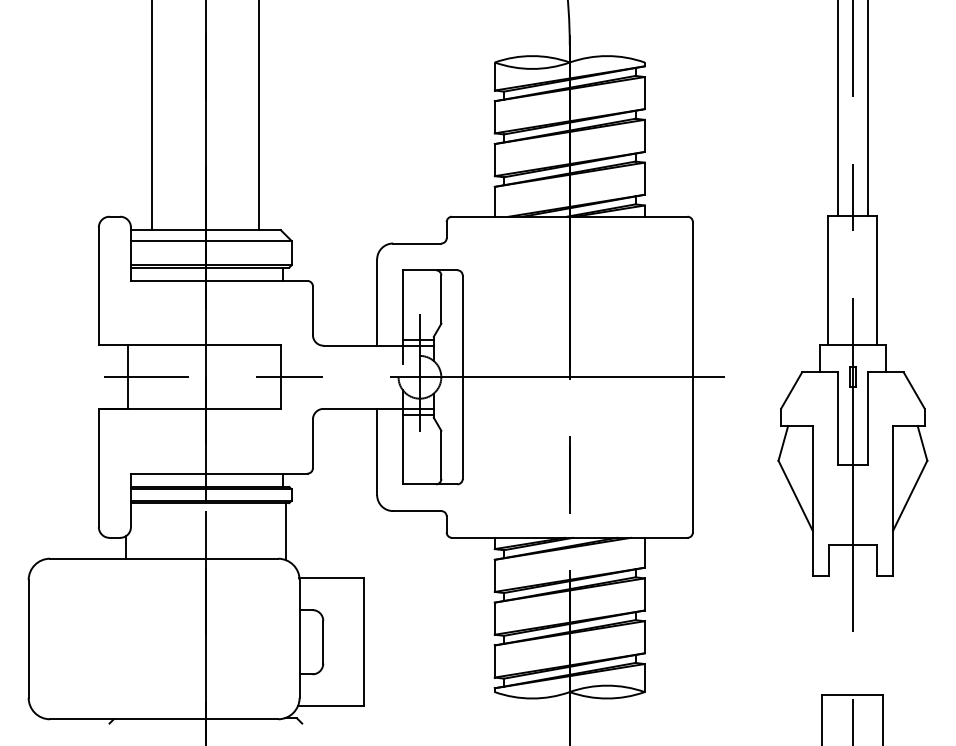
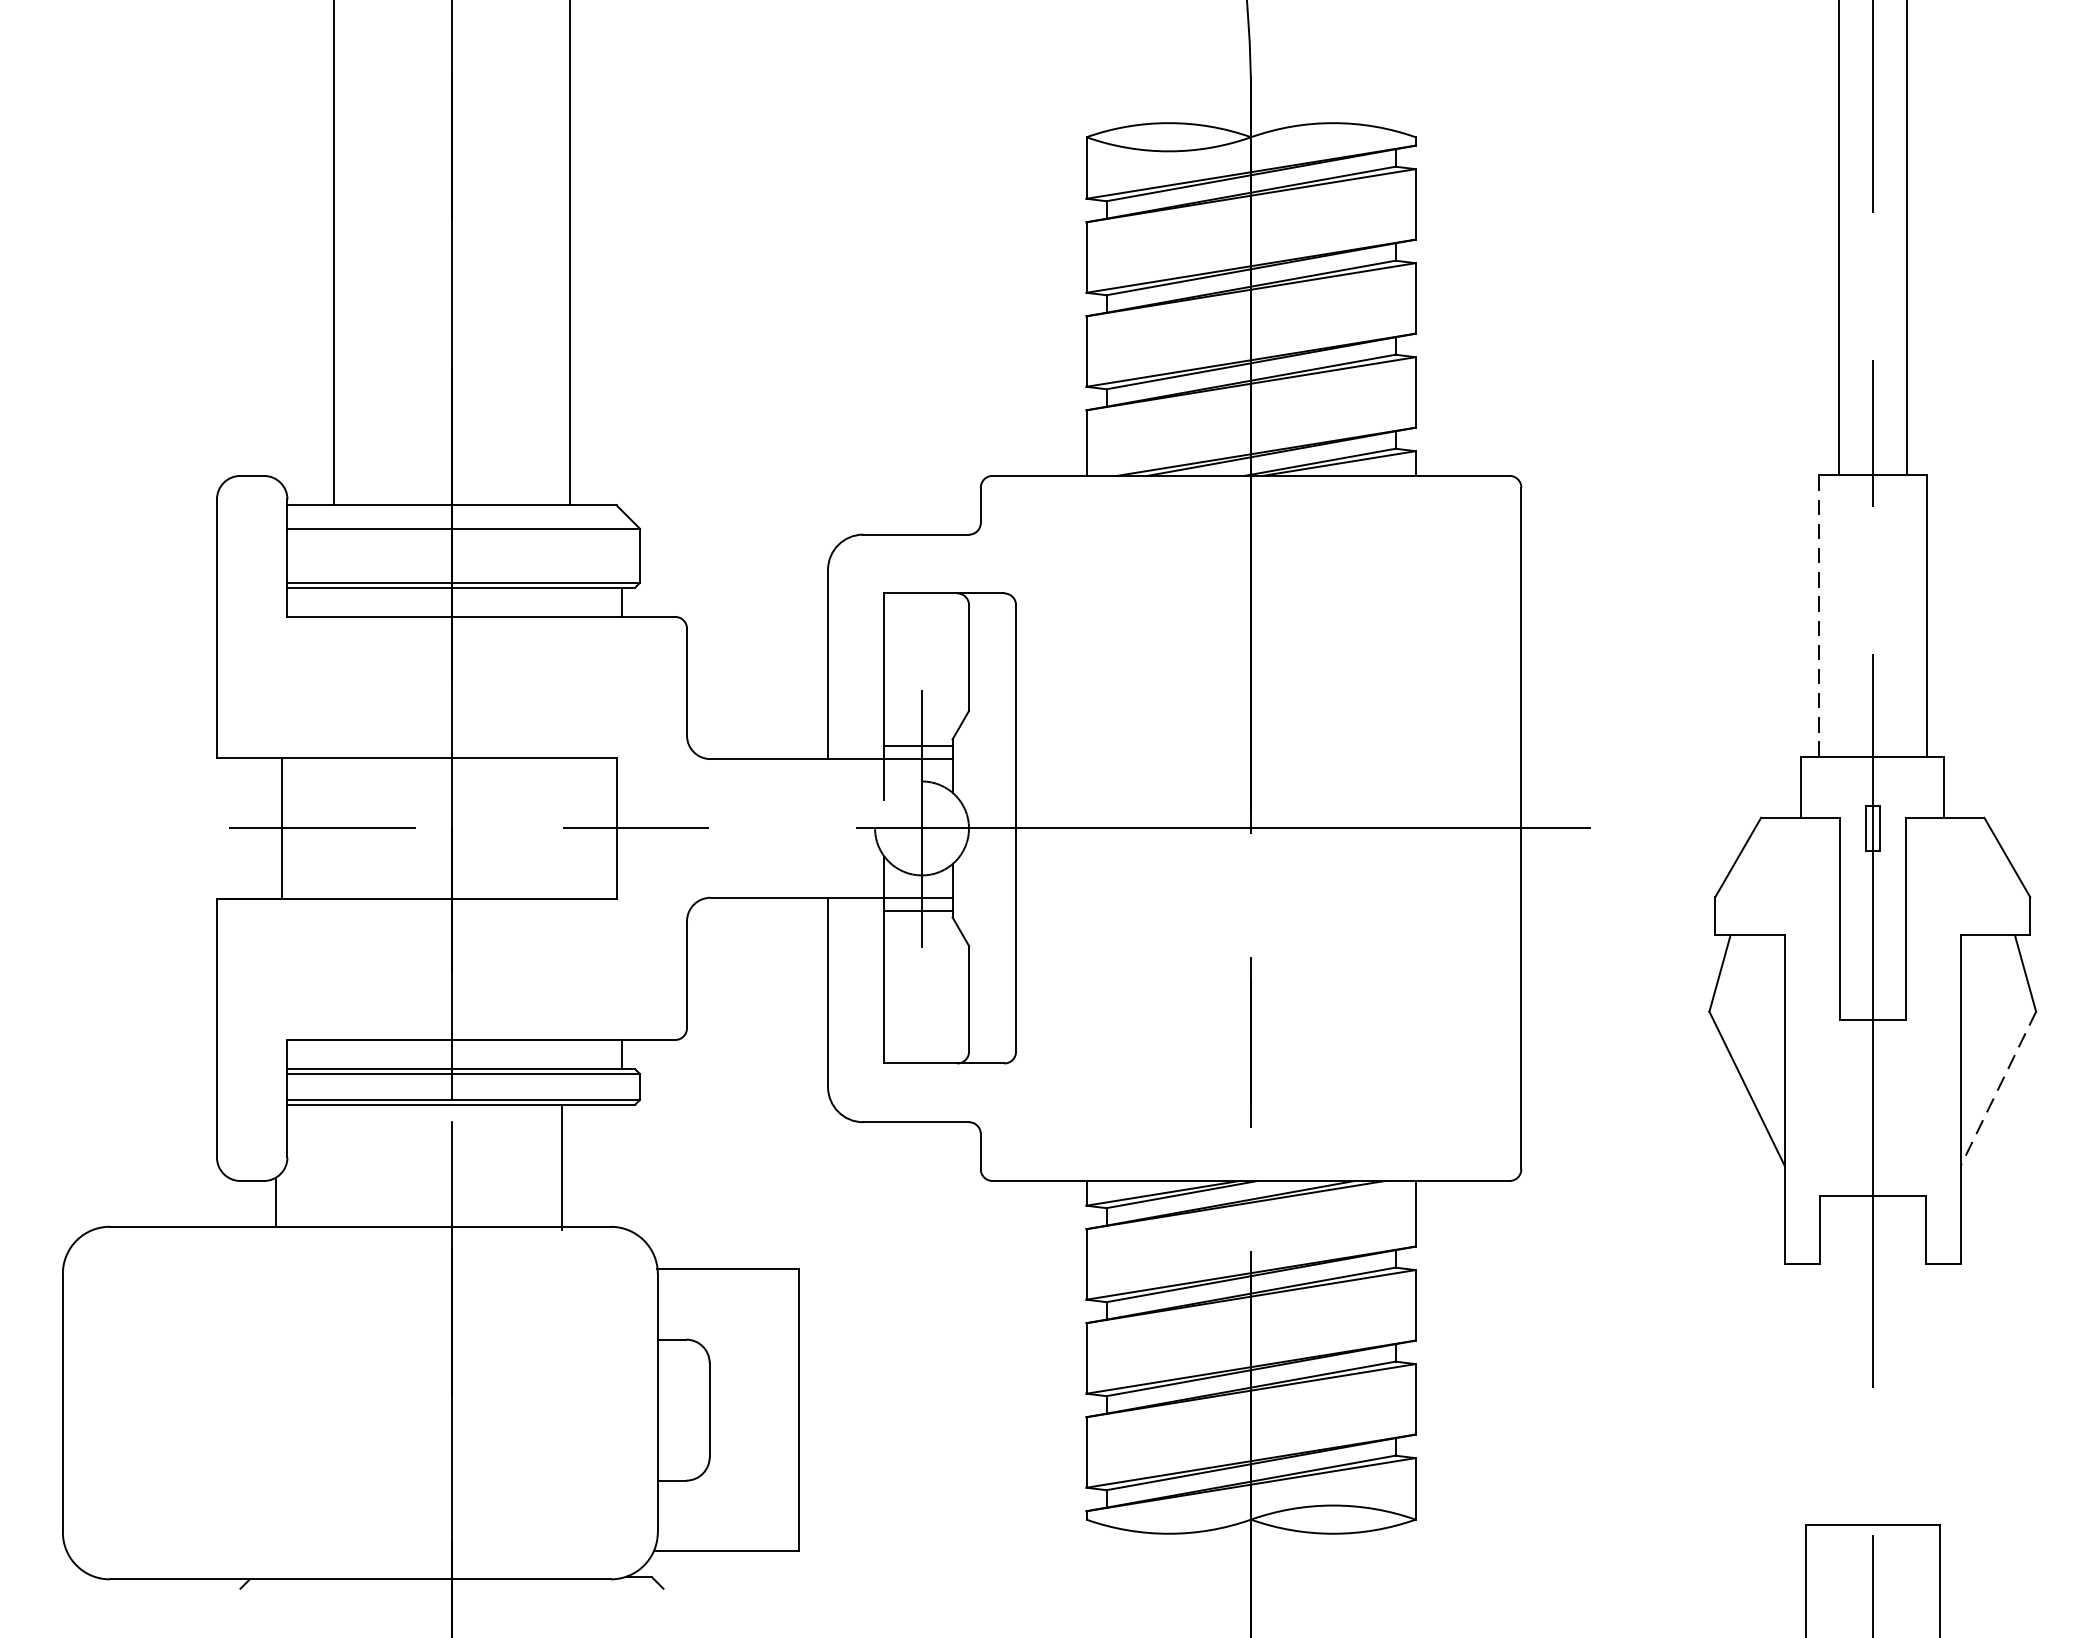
line: (828, 279) -> (1819, 613), solid -> dashed
line: (909, 496) -> (1996, 1090), solid -> dashed
line: (286, 531) -> (563, 1167), moved

